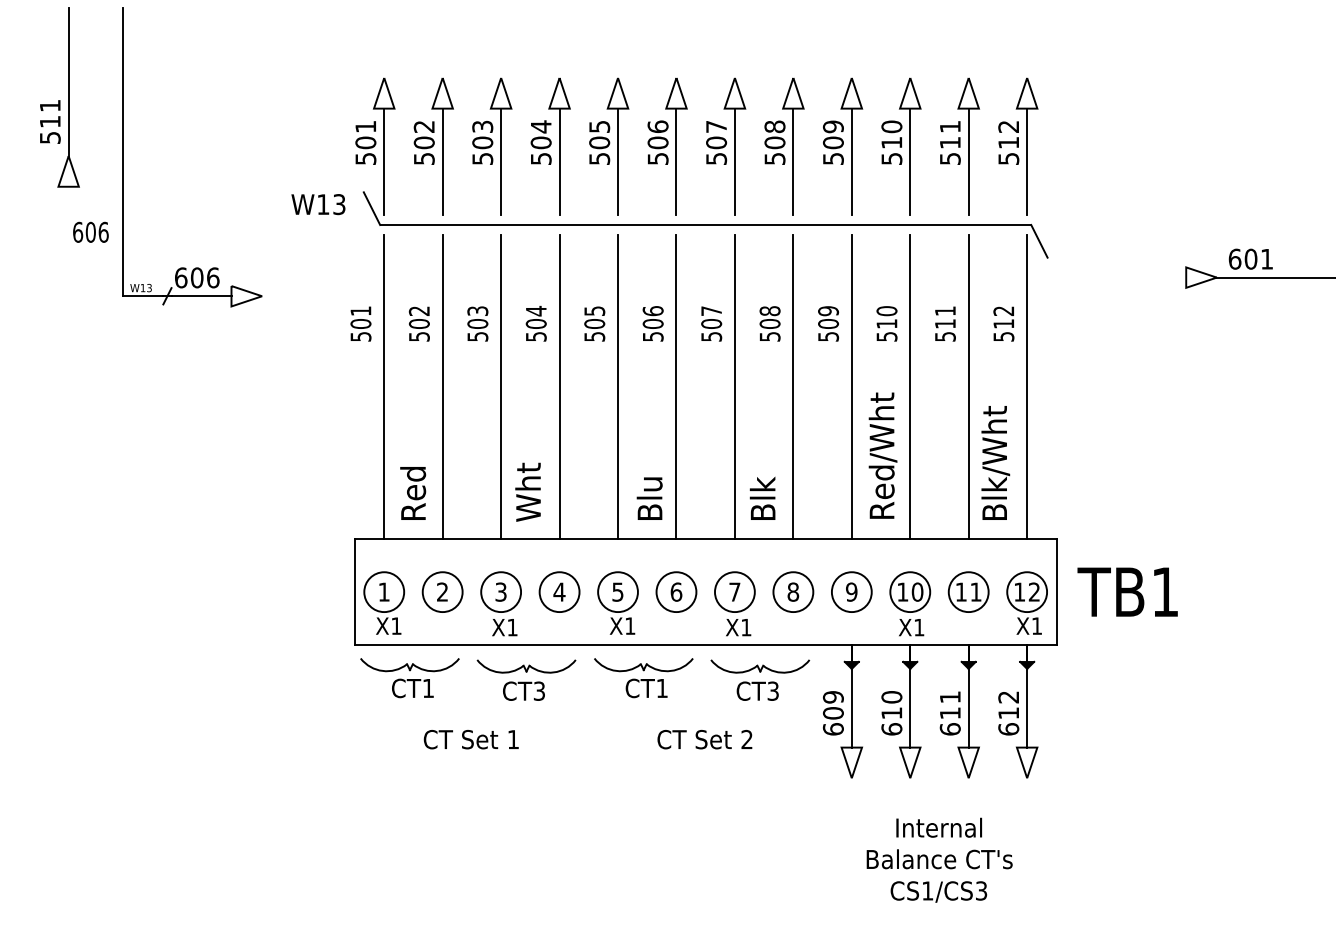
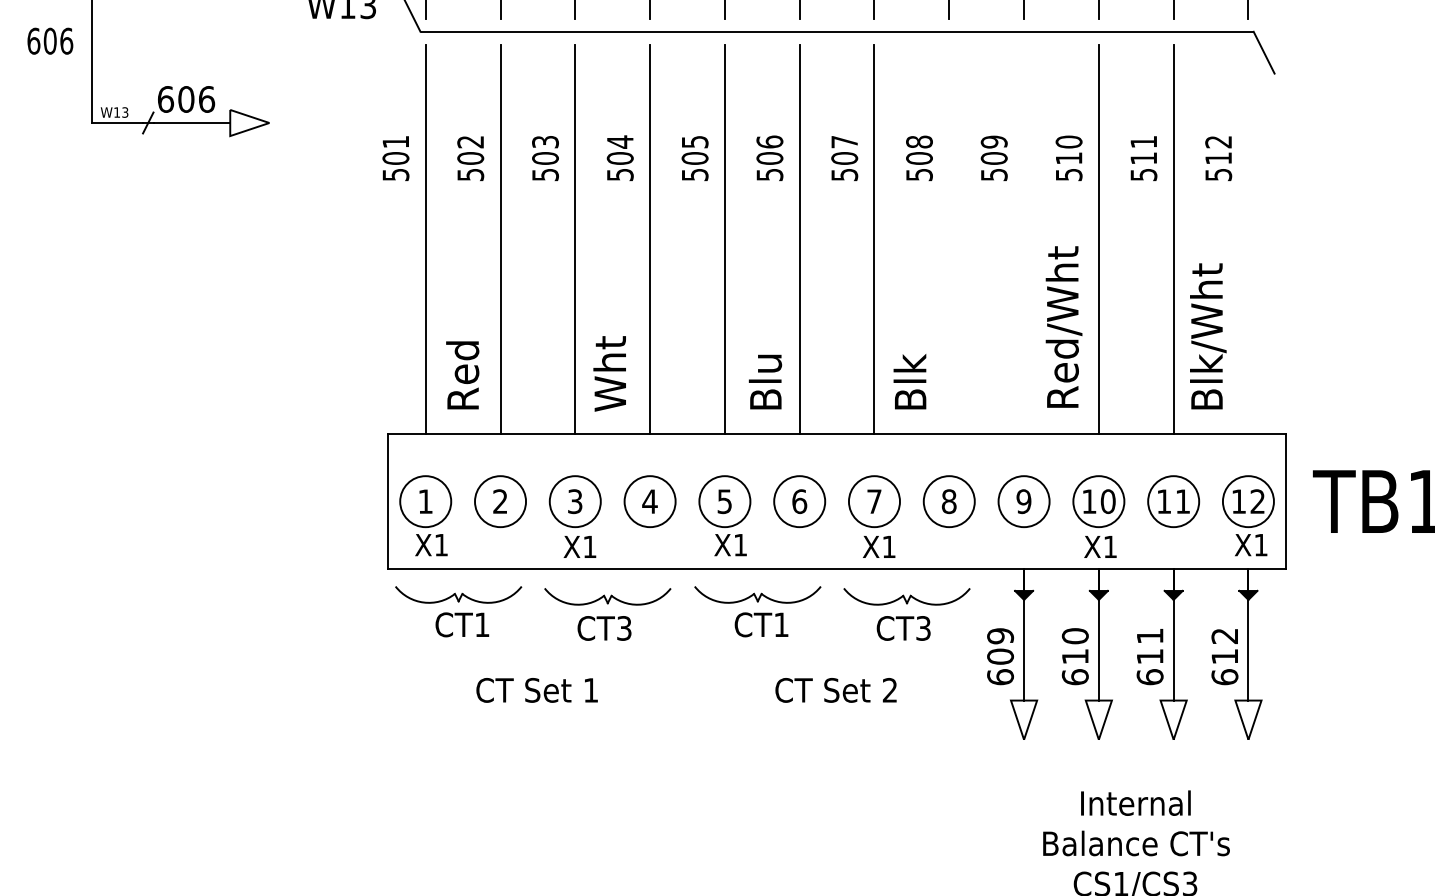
line: (793, 387) -> (949, 239), removed
line: (851, 387) -> (1023, 239), removed
line: (1027, 387) -> (1248, 239), removed

